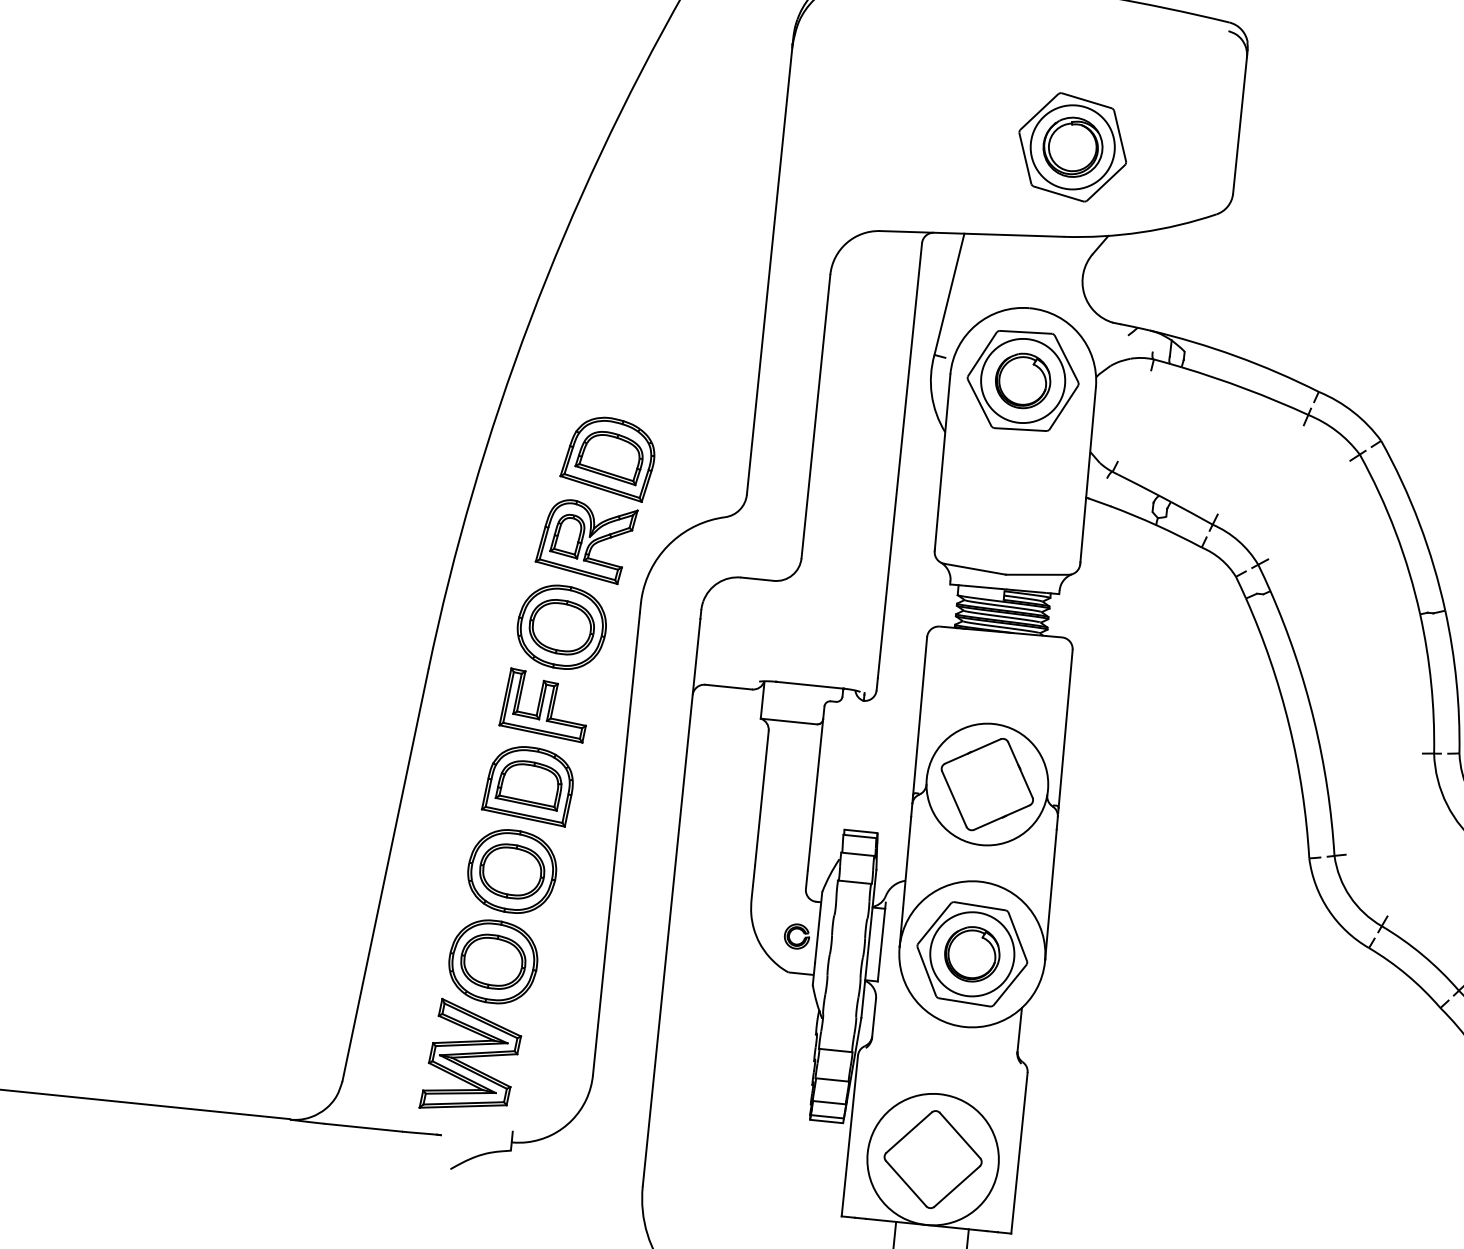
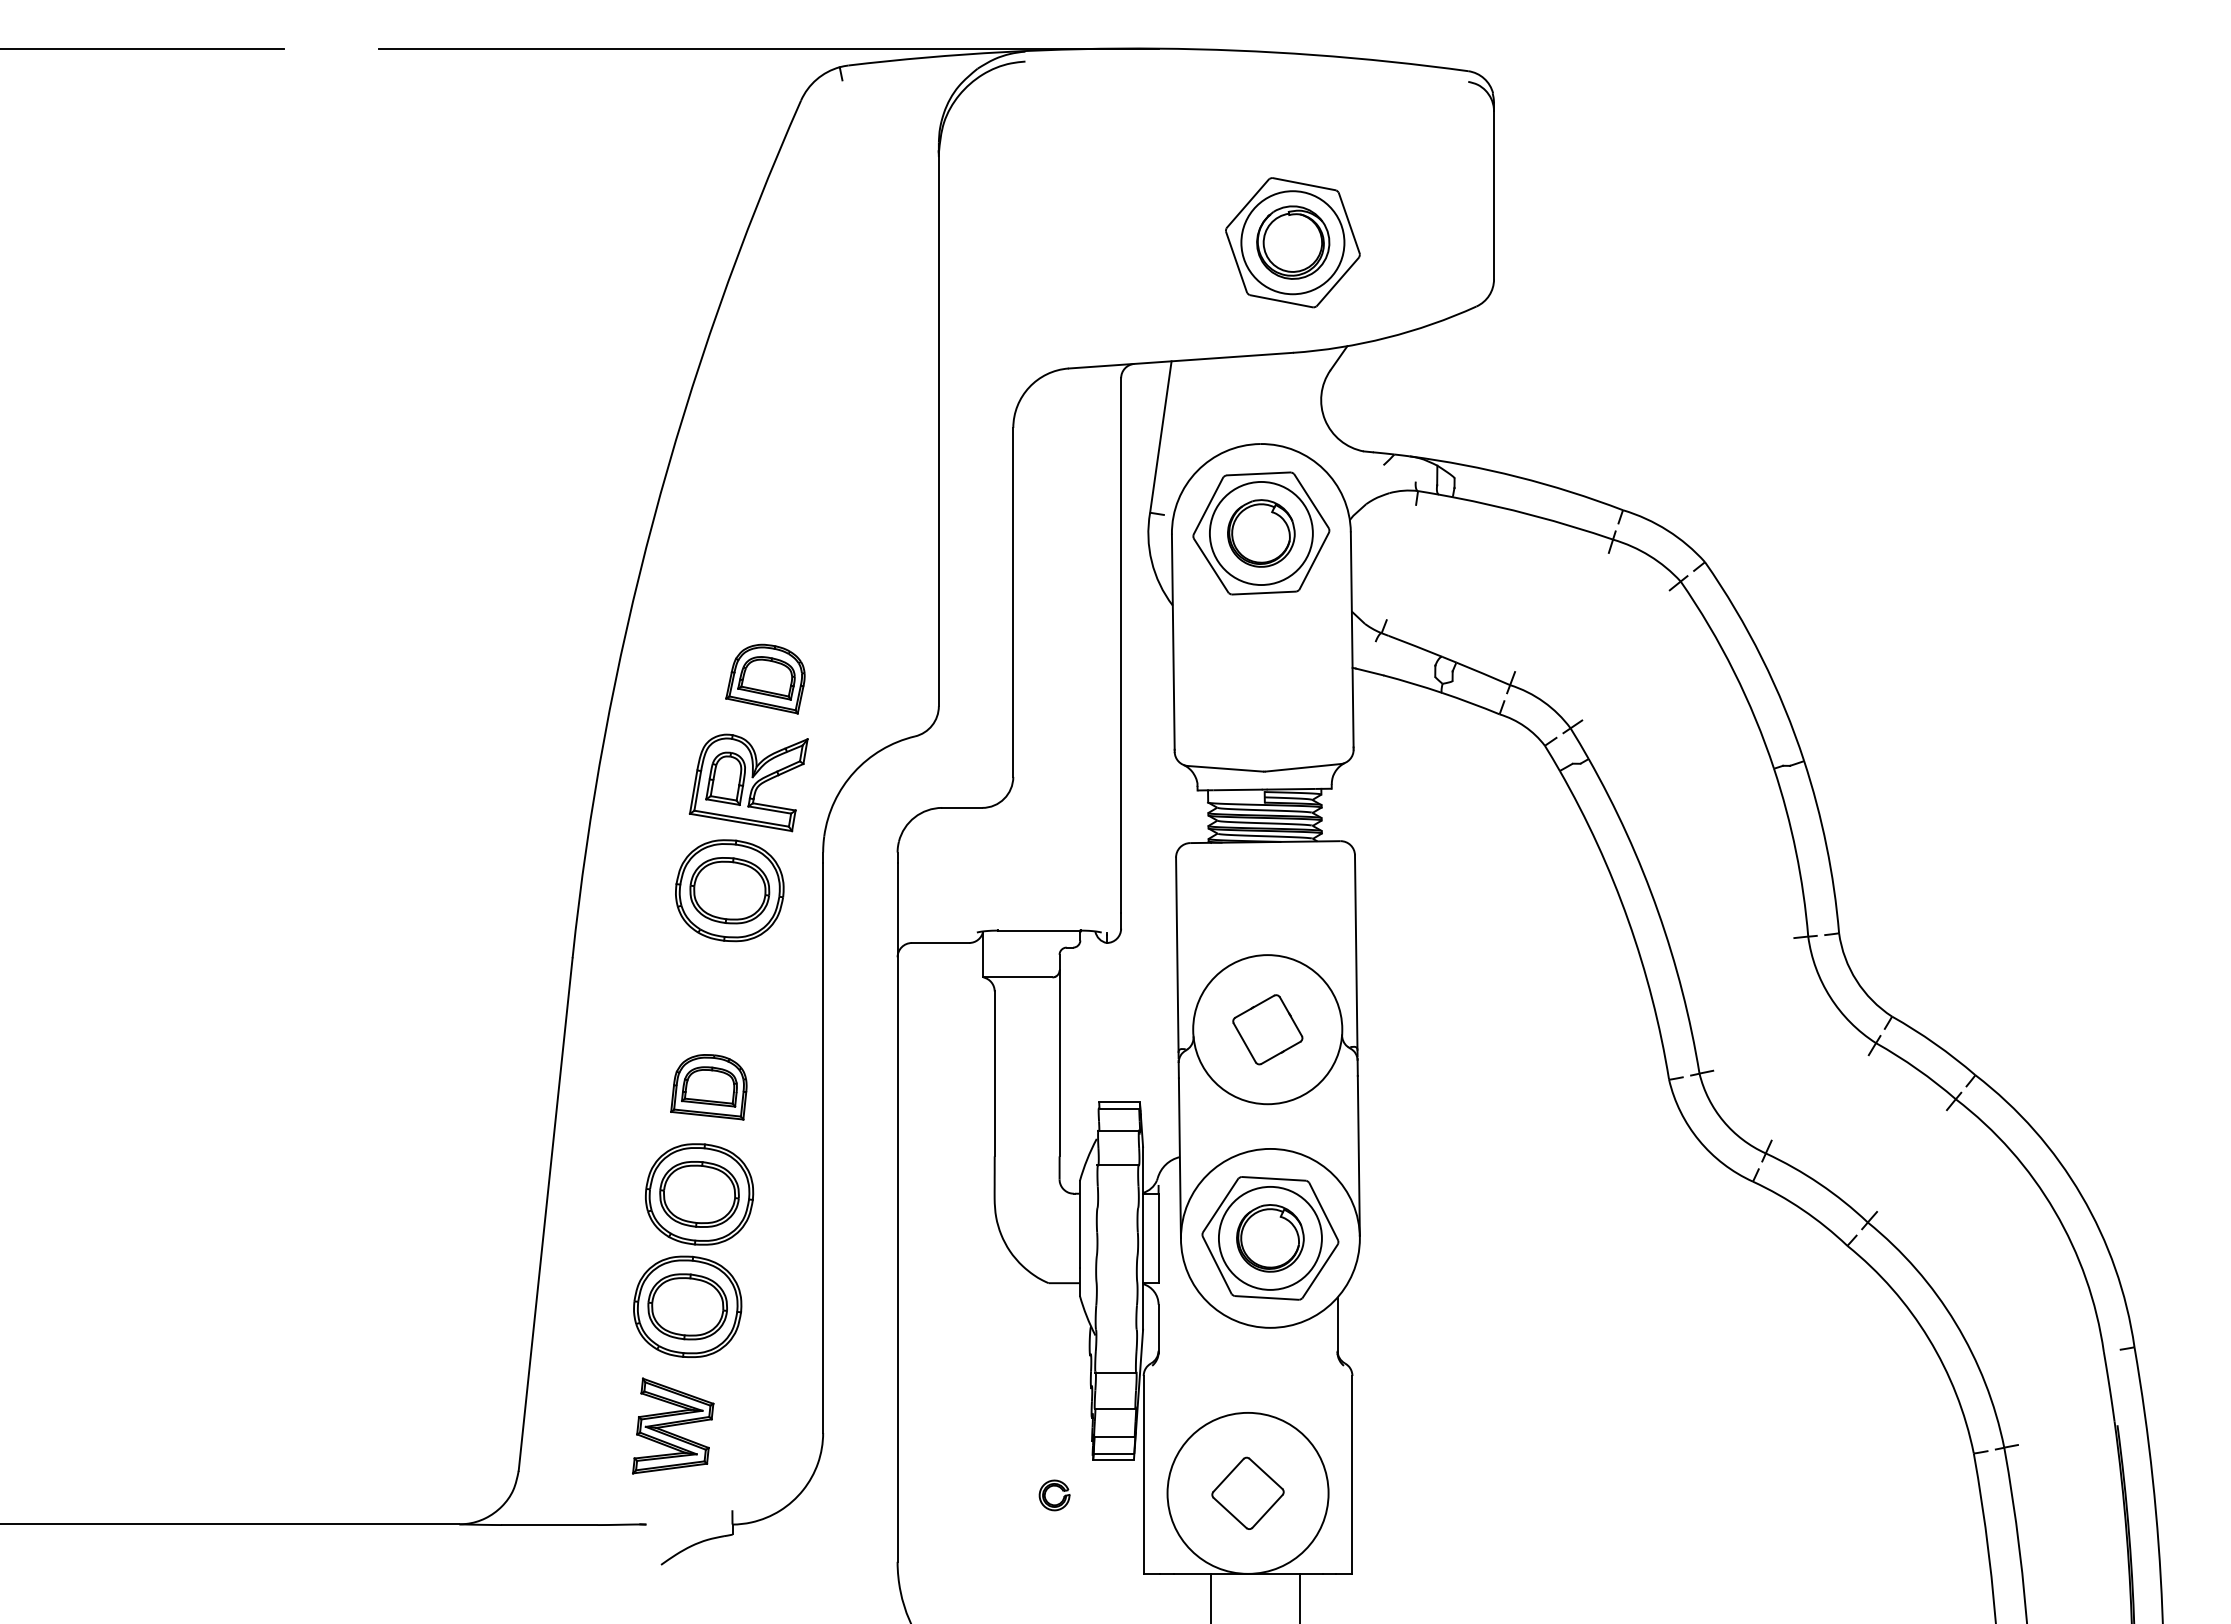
part: (608, 458) -> (765, 679), size x0.7
part: (544, 704) -> (718, 987), removed
part: (987, 784) -> (1267, 1029), size x0.6
part: (528, 785) -> (708, 1087), size x0.7
part: (792, 931) -> (1048, 1489), moved
part: (471, 1056) -> (672, 1425), size x0.7
part: (932, 1159) -> (1247, 1493), size x0.6

